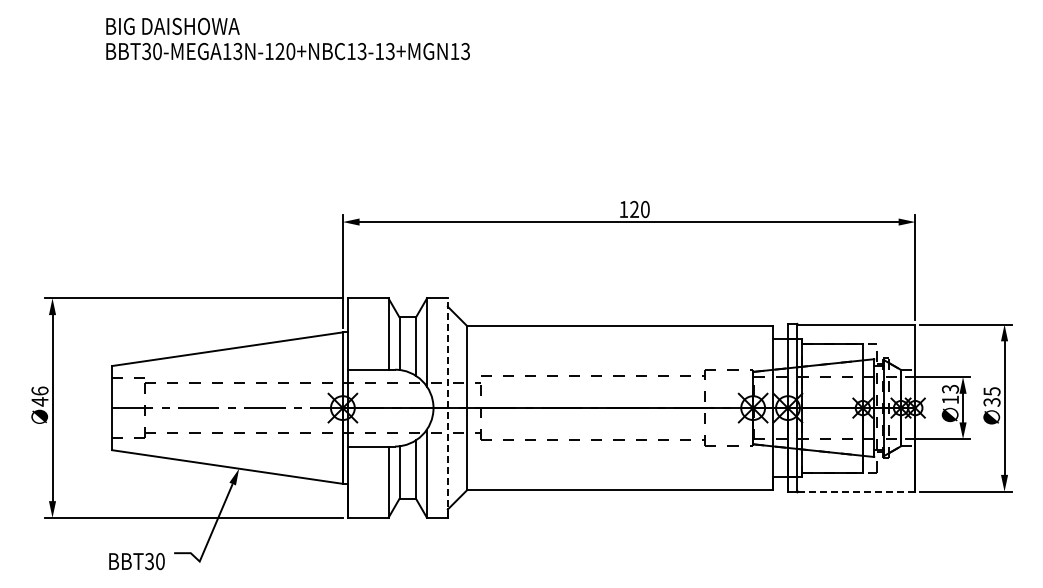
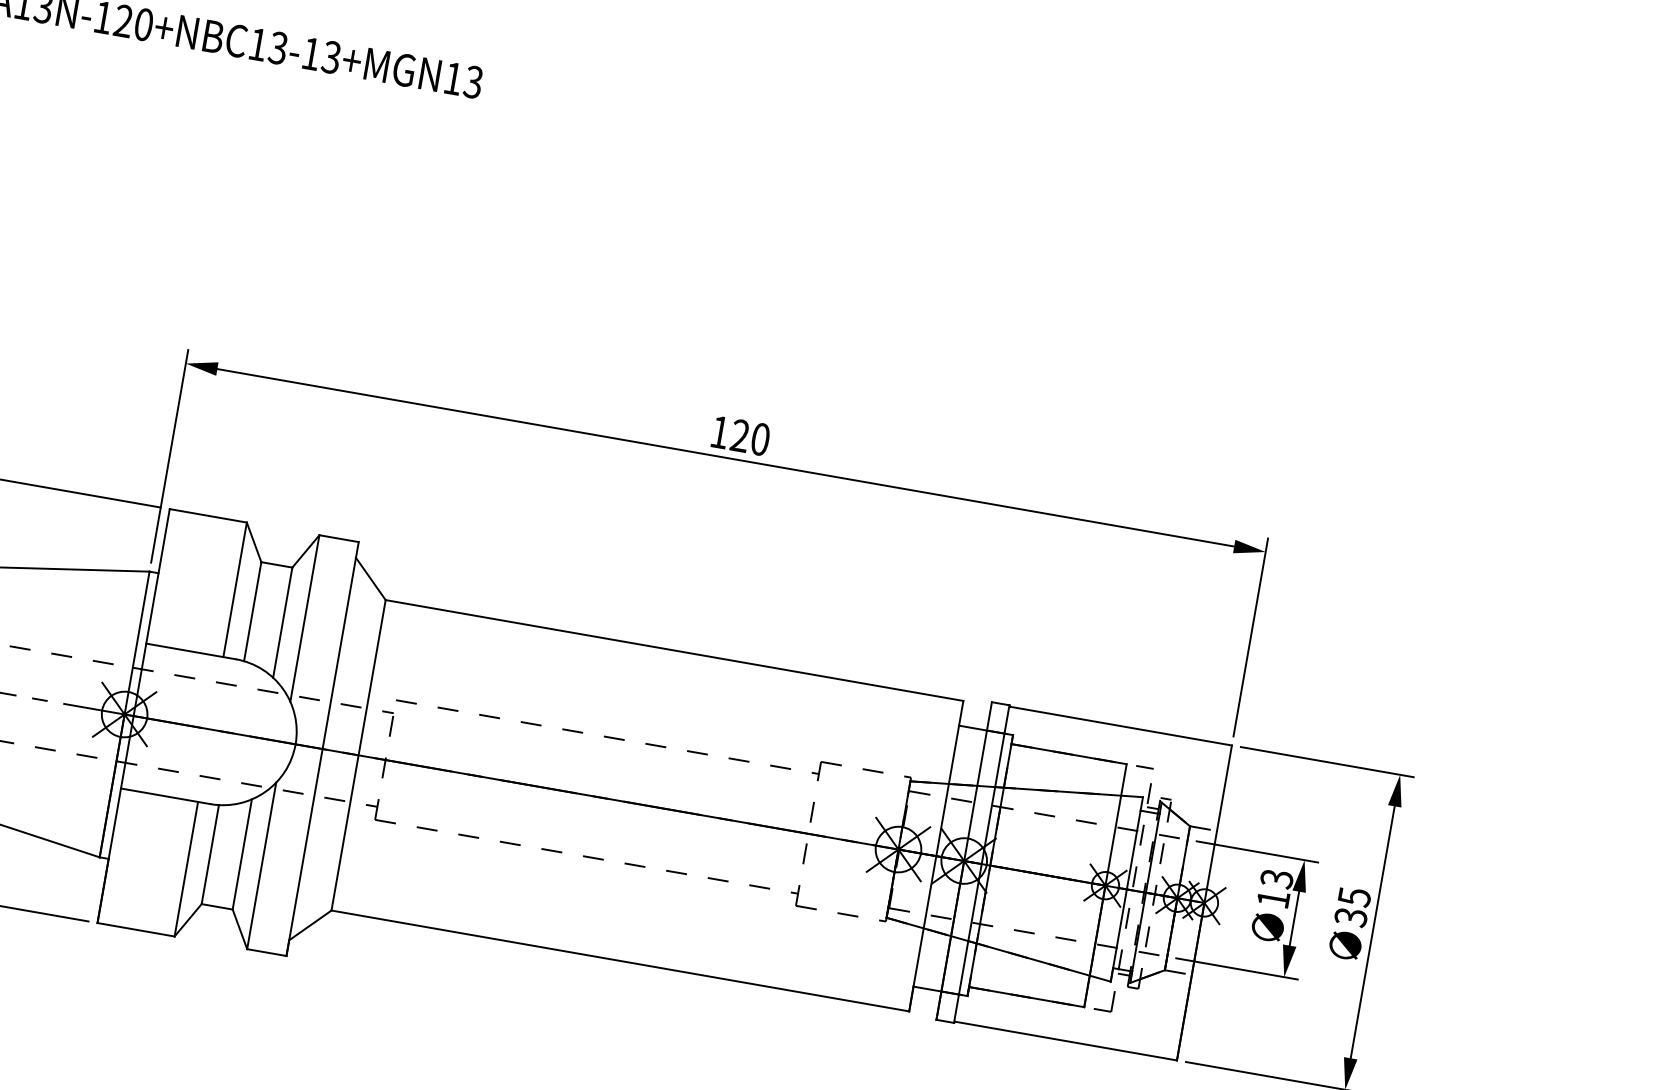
line: (447, 408) -> (321, 749), dashed -> solid
line: (856, 491) -> (1065, 1040), dashed -> solid

